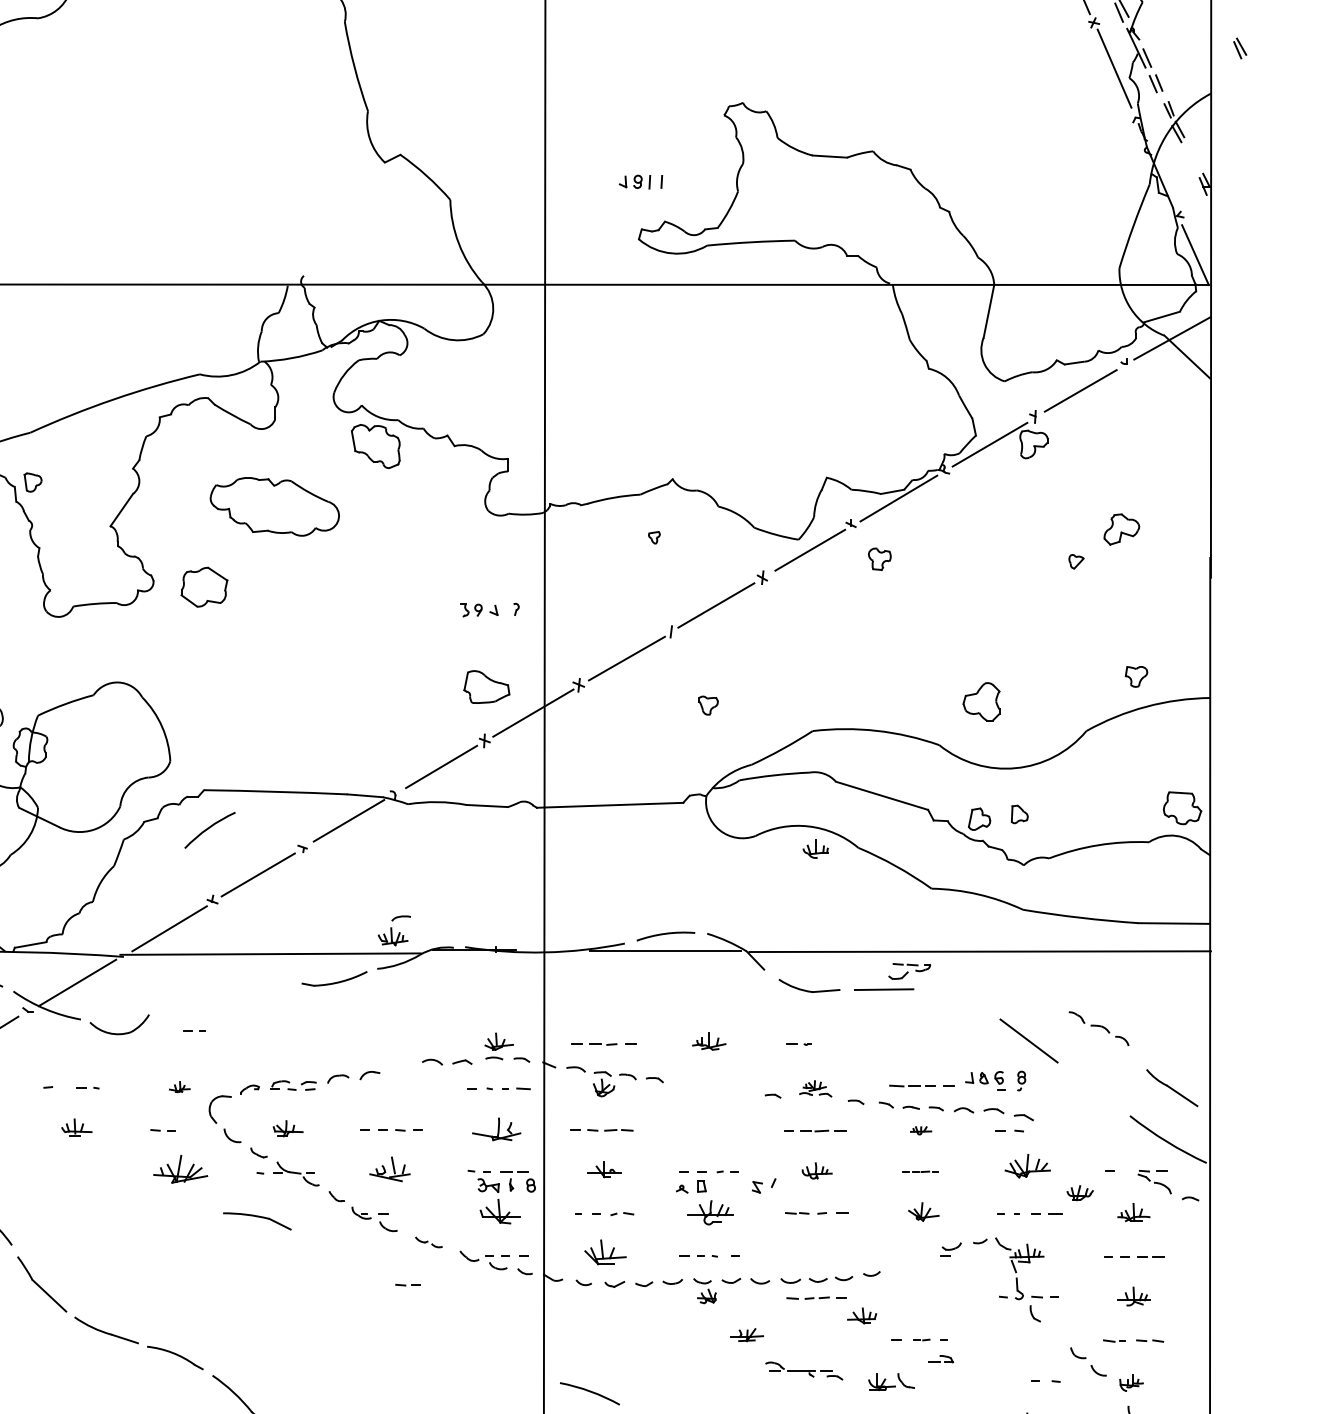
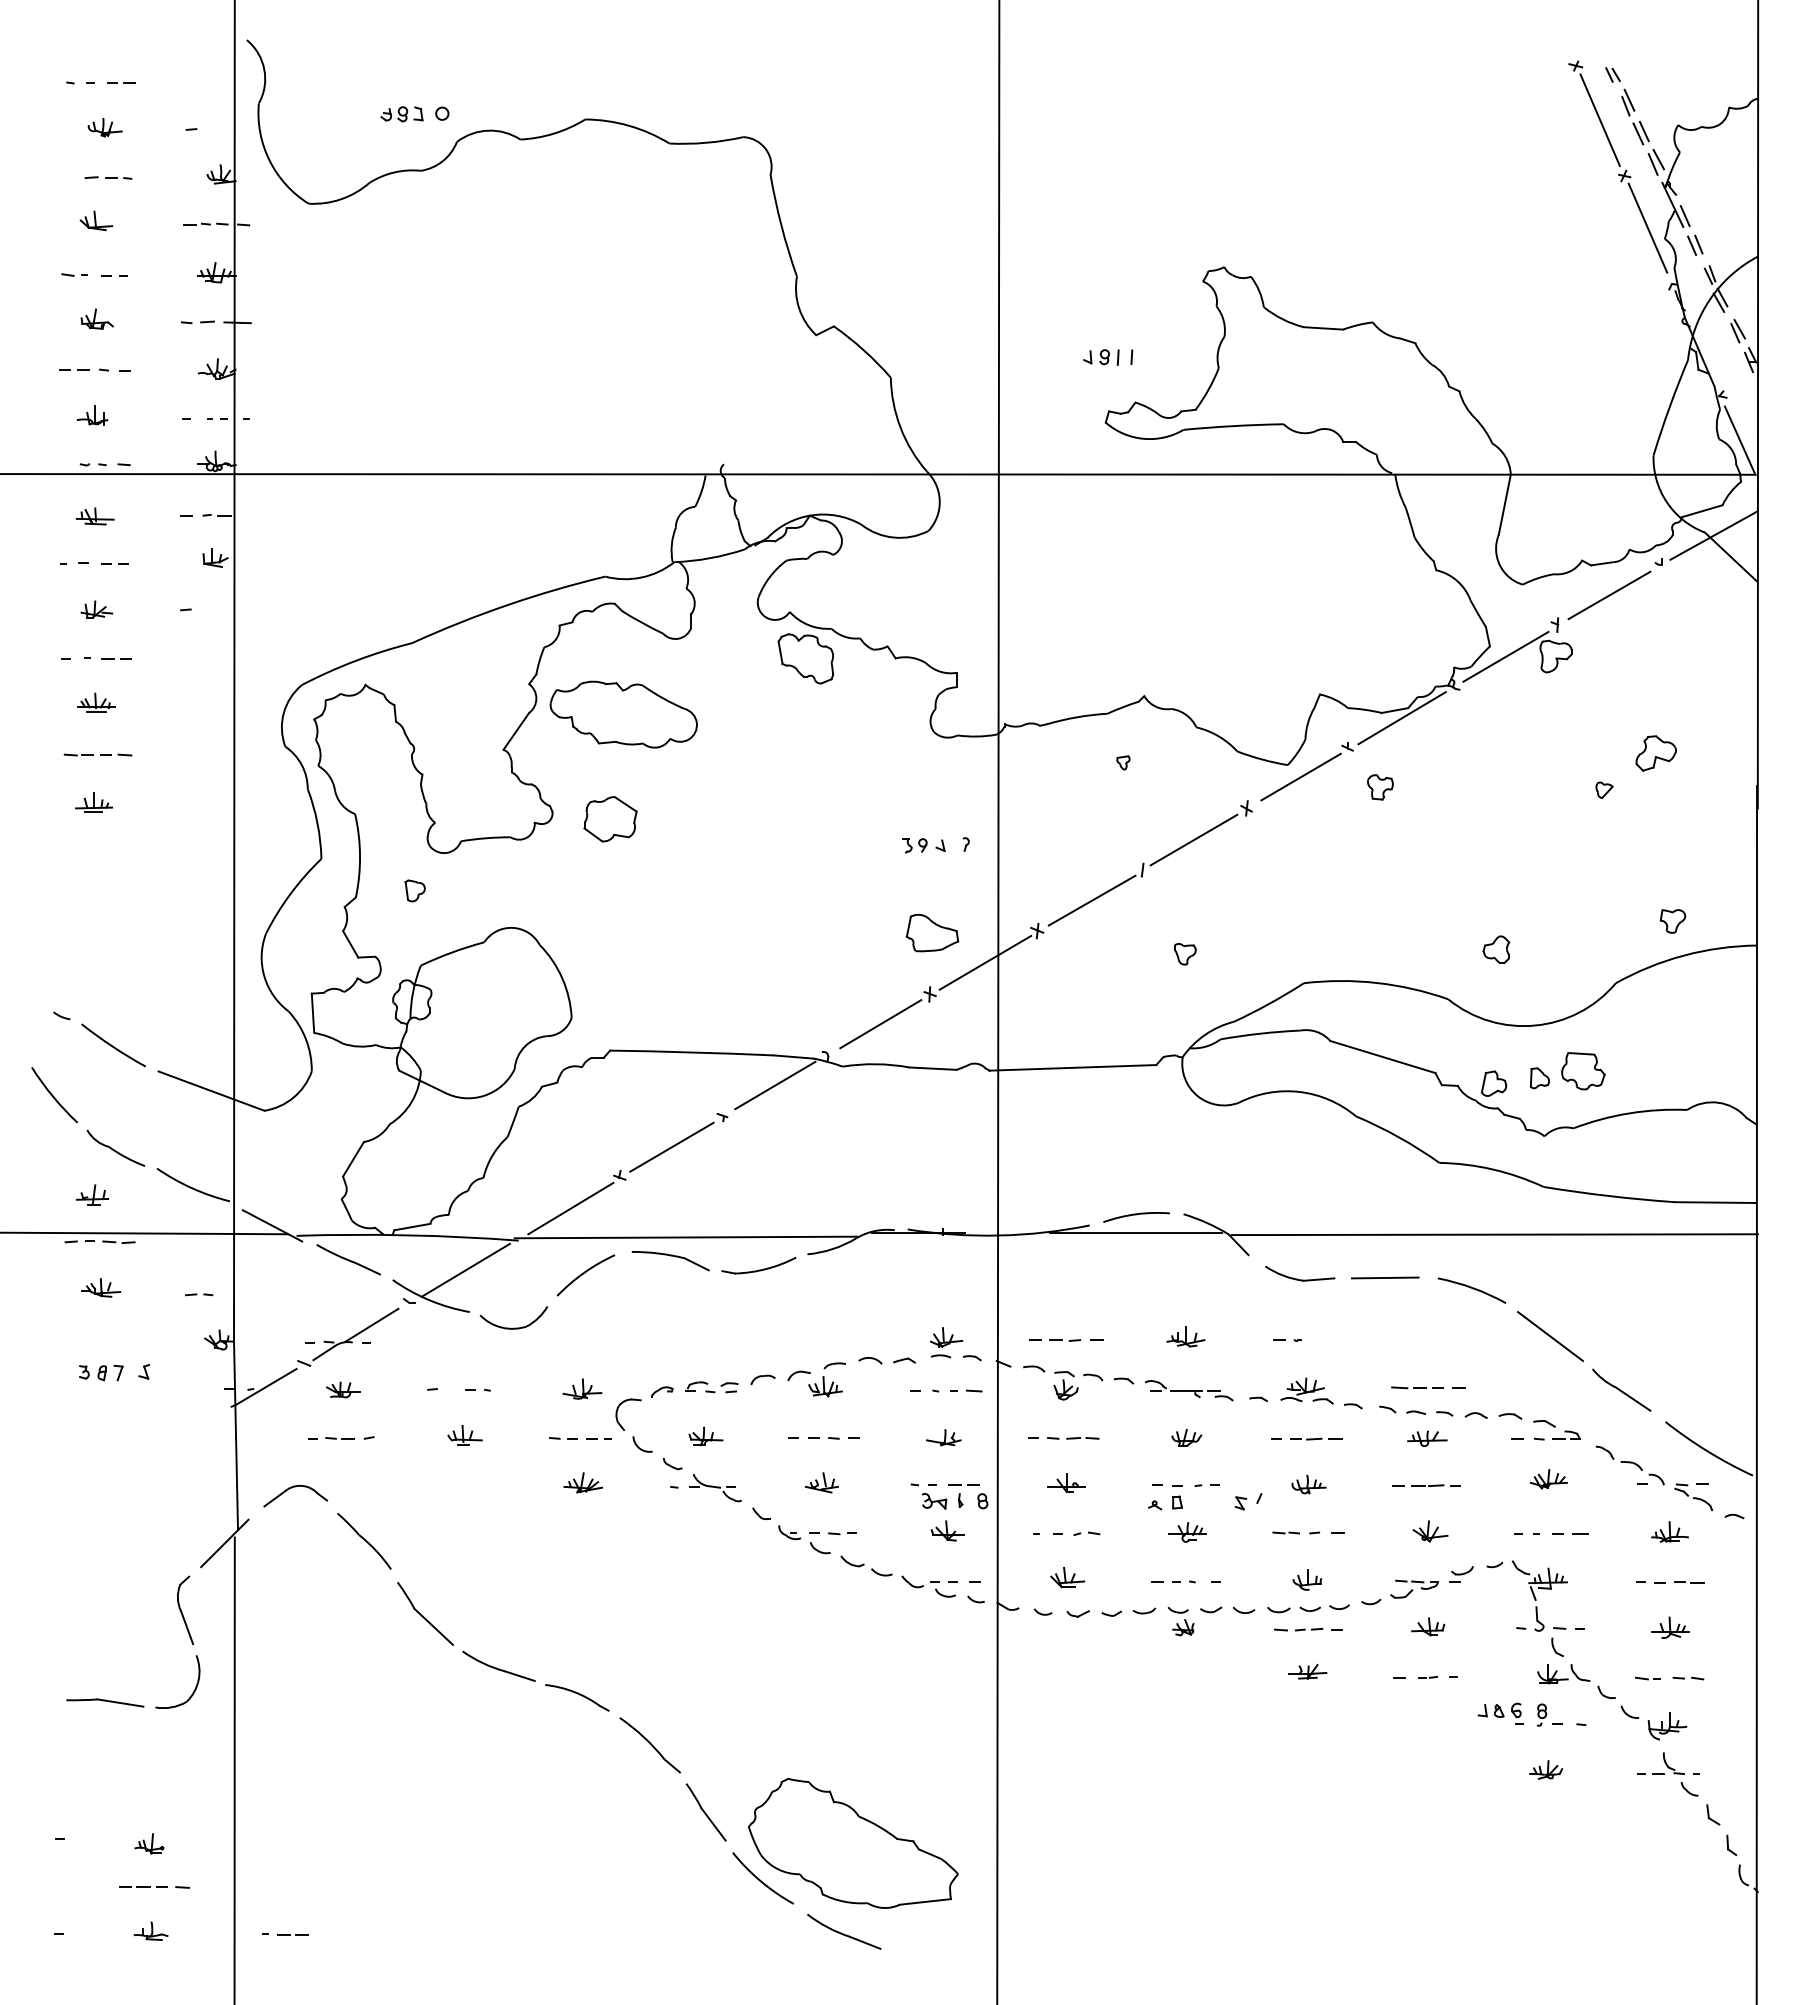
part: (1239, 48) -> (1737, 331), moved
part: (32, 482) -> (414, 890), moved
part: (274, 506) -> (623, 714), moved
part: (981, 701) -> (1496, 949), size x0.62
part: (1182, 808) -> (1583, 1071), moved
arc: (209, 828) -> (585, 1273), moved
part: (815, 848) -> (1307, 1579), moved
part: (393, 930) -> (826, 1379), moved
part: (909, 970) -> (1414, 1588), moved
part: (1098, 1028) -> (1629, 1465), moved
line: (193, 1030) -> (597, 1438), moved
part: (985, 1080) -> (1500, 1713), moved
part: (1022, 1080) -> (1542, 1714), moved
part: (179, 1086) -> (582, 1388), size x1.67
part: (1172, 1087) -> (1621, 1389), moved
part: (815, 1088) -> (1306, 1390), size x1.43
part: (496, 1129) -> (943, 1437), size x0.62
part: (921, 1130) -> (1427, 1438), size x1.67
part: (1027, 1166) -> (1548, 1479), size x0.71
part: (179, 1169) -> (582, 1482), size x0.62
part: (389, 1169) -> (821, 1482), size x0.71
part: (920, 1171) -> (1426, 1485), size x1.67
part: (1079, 1192) -> (1186, 1437), moved
part: (500, 1211) -> (947, 1530), size x0.71
part: (710, 1212) -> (1187, 1532), size x0.71
part: (257, 1221) -> (670, 1261), moved
part: (428, 1241) -> (866, 1565), size x1.67
part: (605, 1252) -> (1067, 1577), size x0.71
part: (407, 1284) -> (842, 1533), moved
part: (862, 1315) -> (1428, 1626), moved
part: (746, 1334) -> (1307, 1671), moved
part: (941, 1358) -> (1566, 1434), moved
part: (804, 1370) -> (1189, 1390), moved
part: (891, 1382) -> (1563, 1674), moved
part: (1131, 1383) -> (1667, 1726), size x1.43
arc: (589, 1391) -> (1471, 1288), moved

